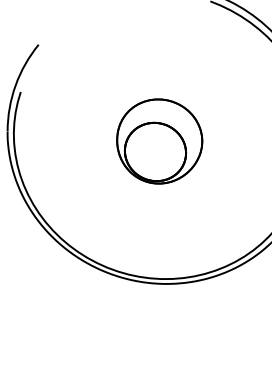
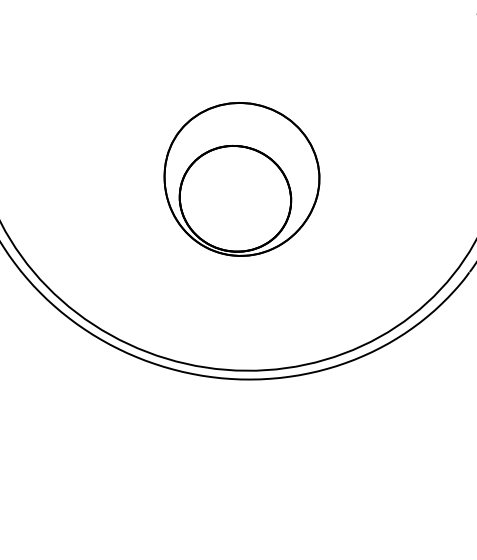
part: (159, 141) -> (241, 179), moved

